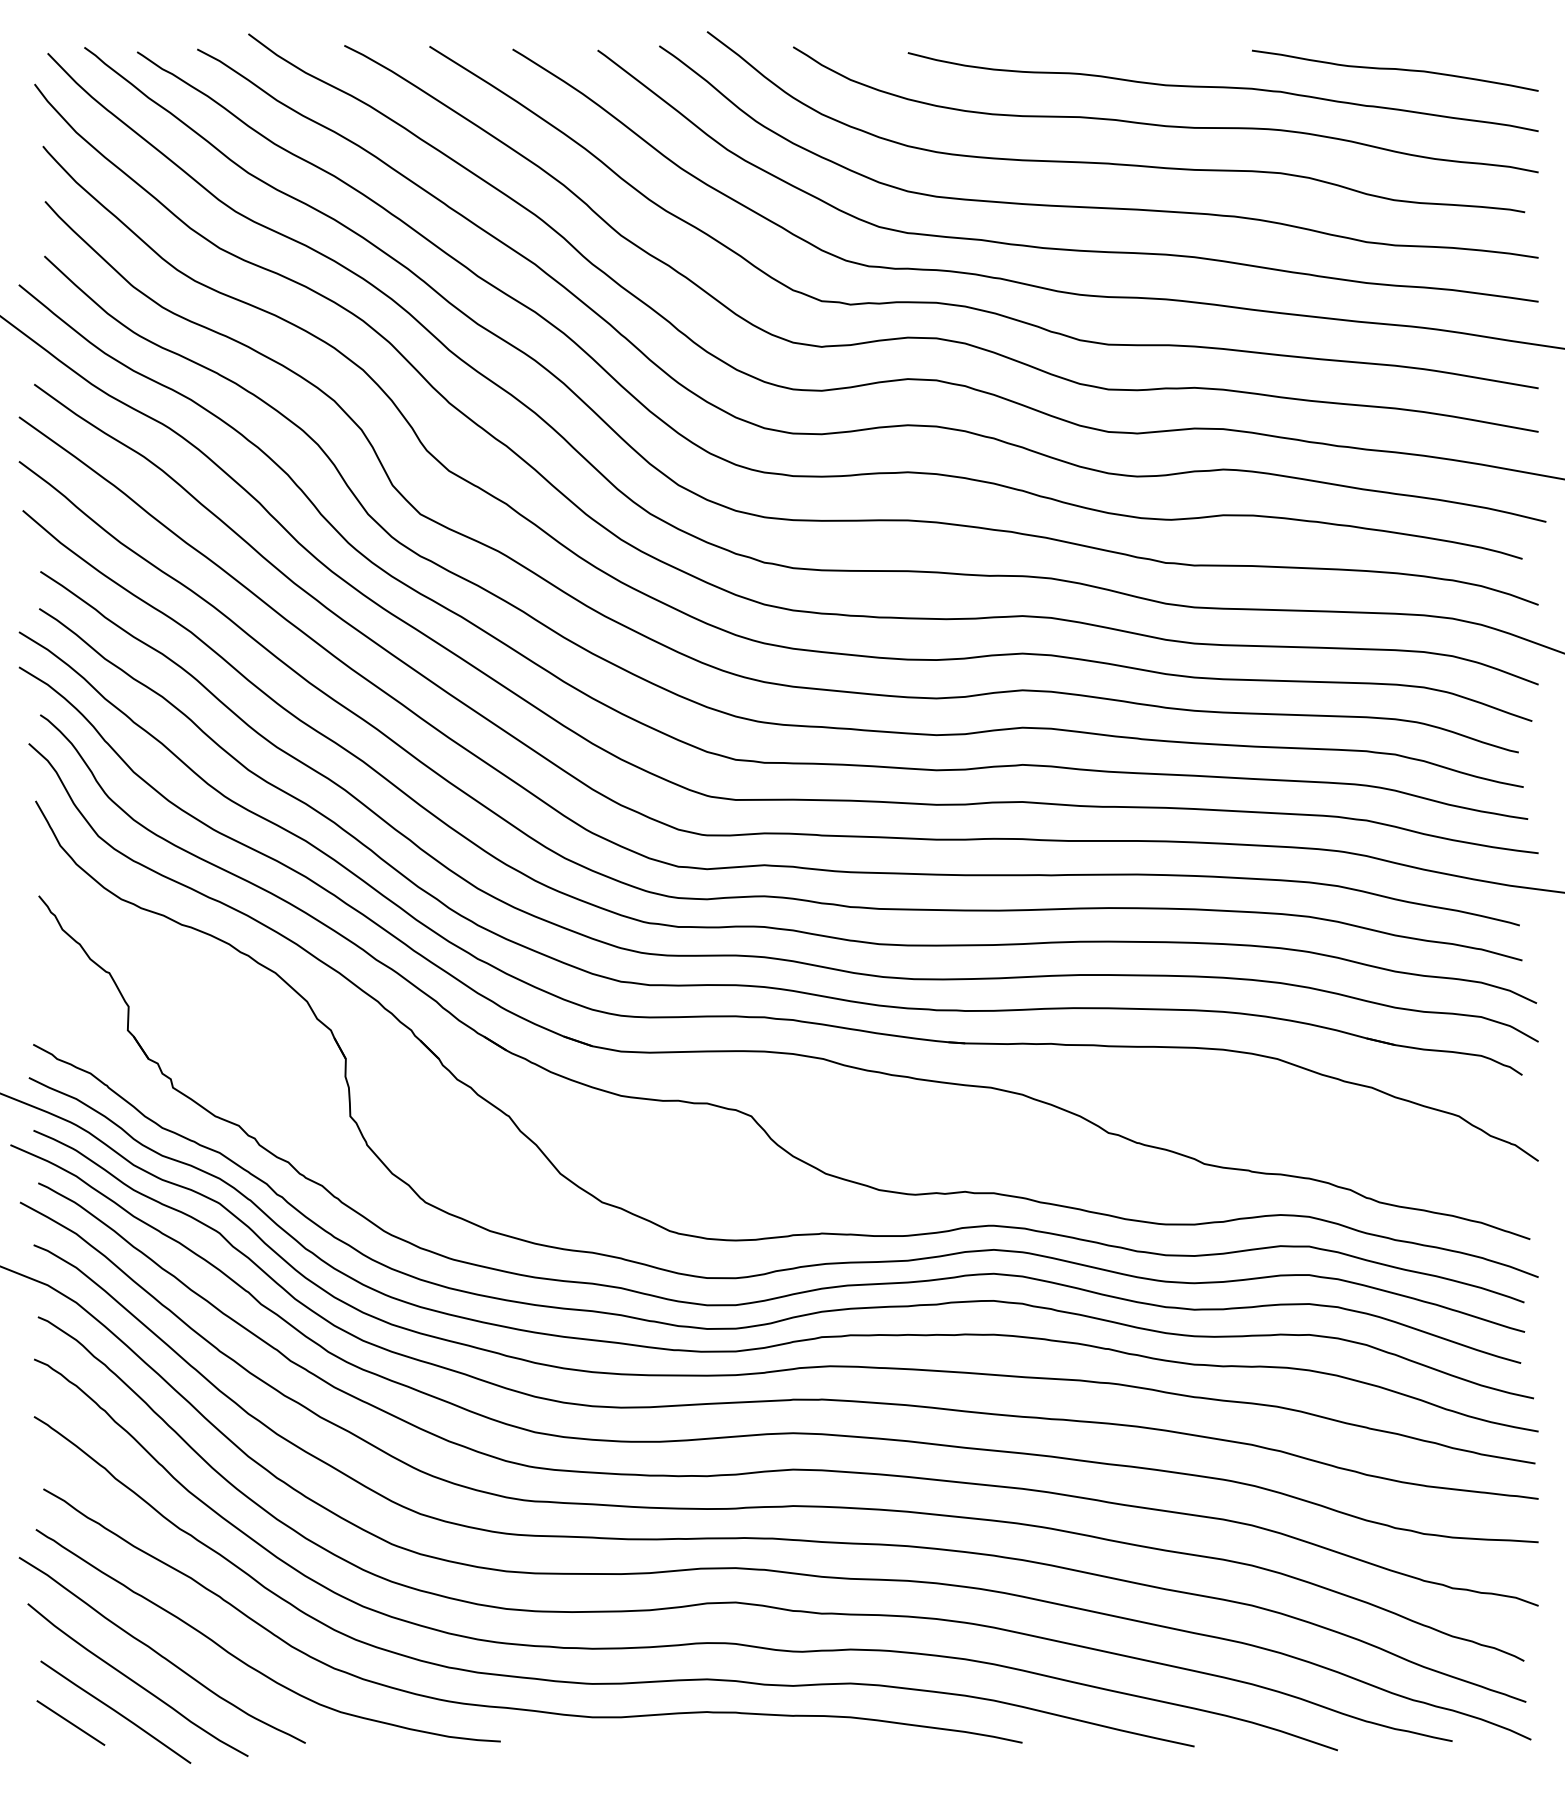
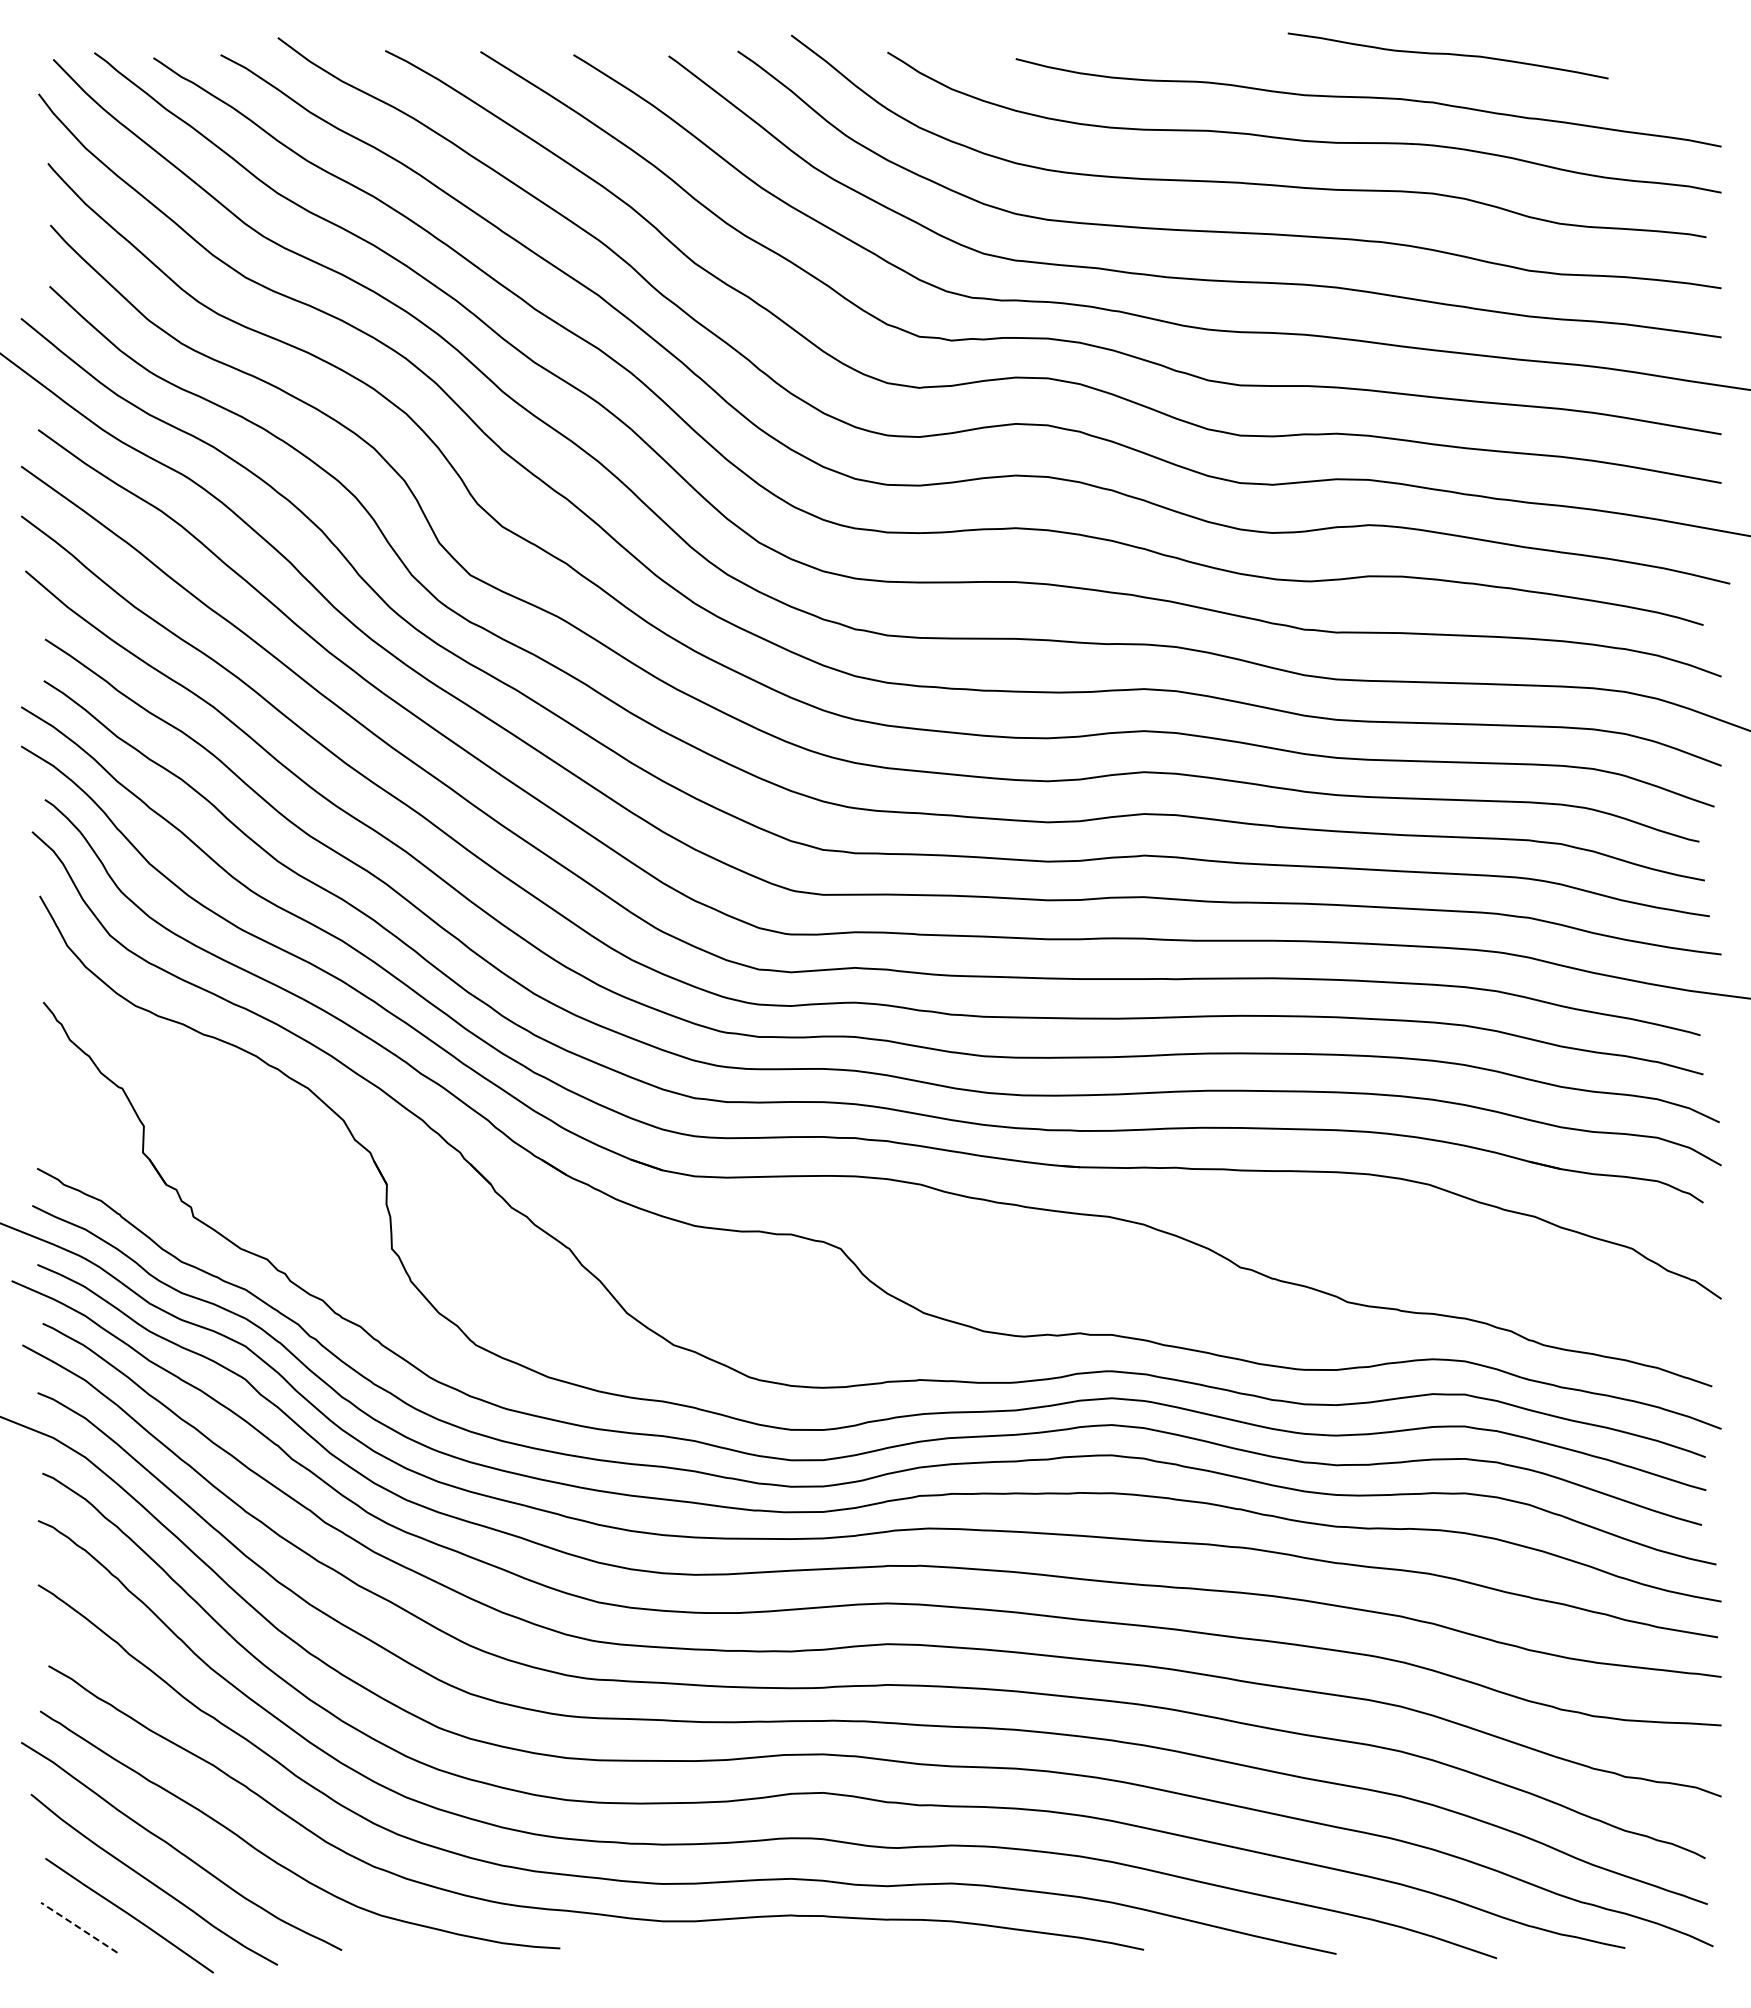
curve: (1394, 69) -> (1447, 54), moved
line: (71, 1722) -> (79, 1927), solid -> dashed

